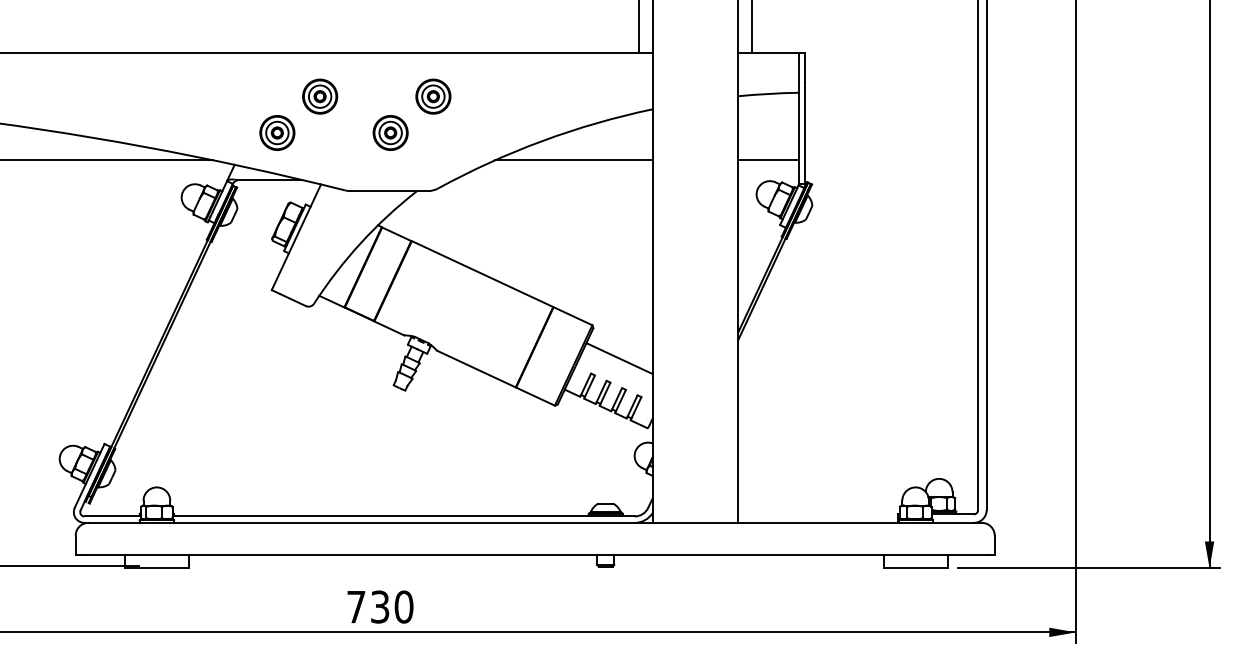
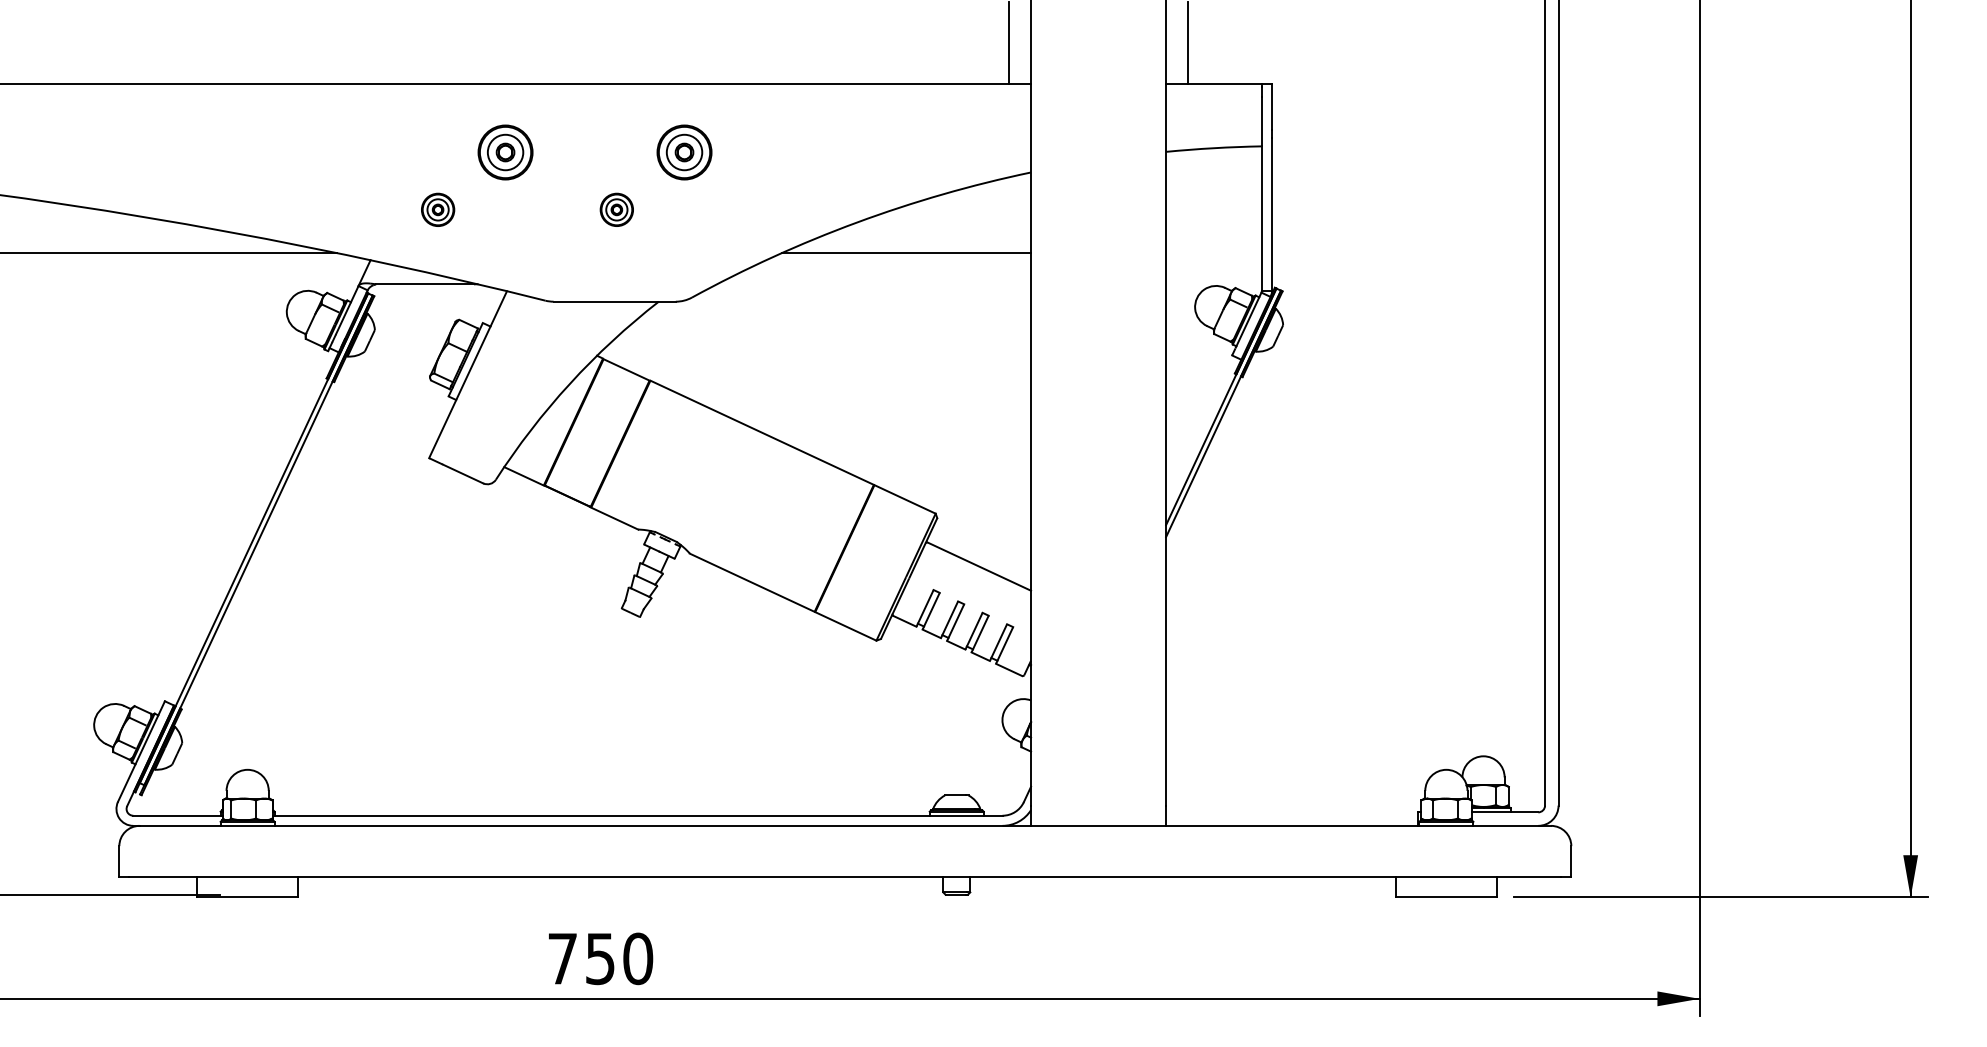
part: (277, 132) -> (438, 209), size x0.6
part: (390, 132) -> (616, 209), size x0.6
line: (768, 160) -> (1213, 253), removed
text: (380, 606) -> (600, 957), 730 -> 750

